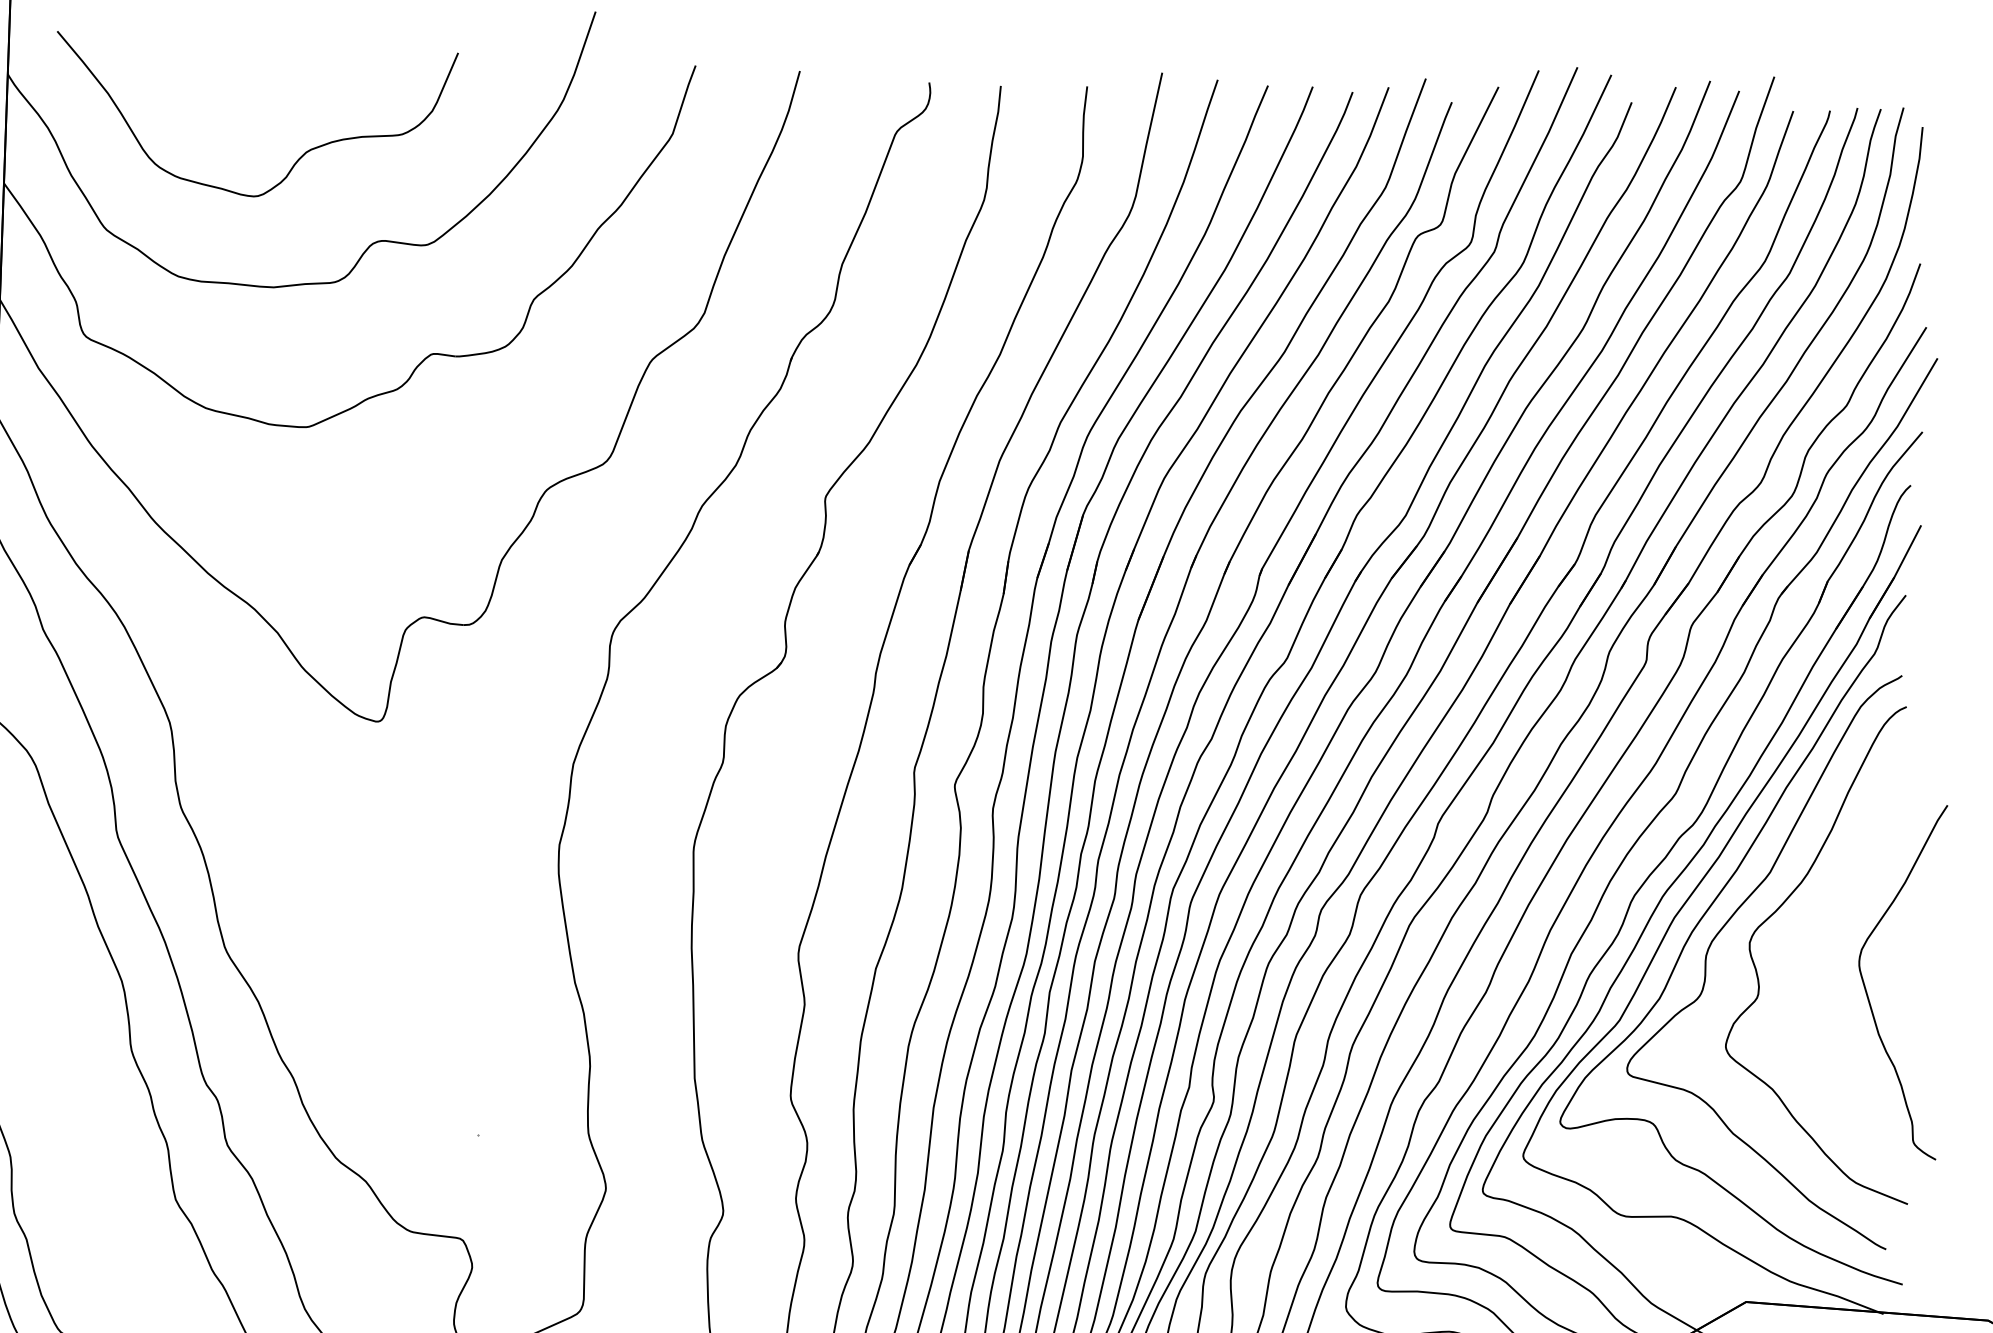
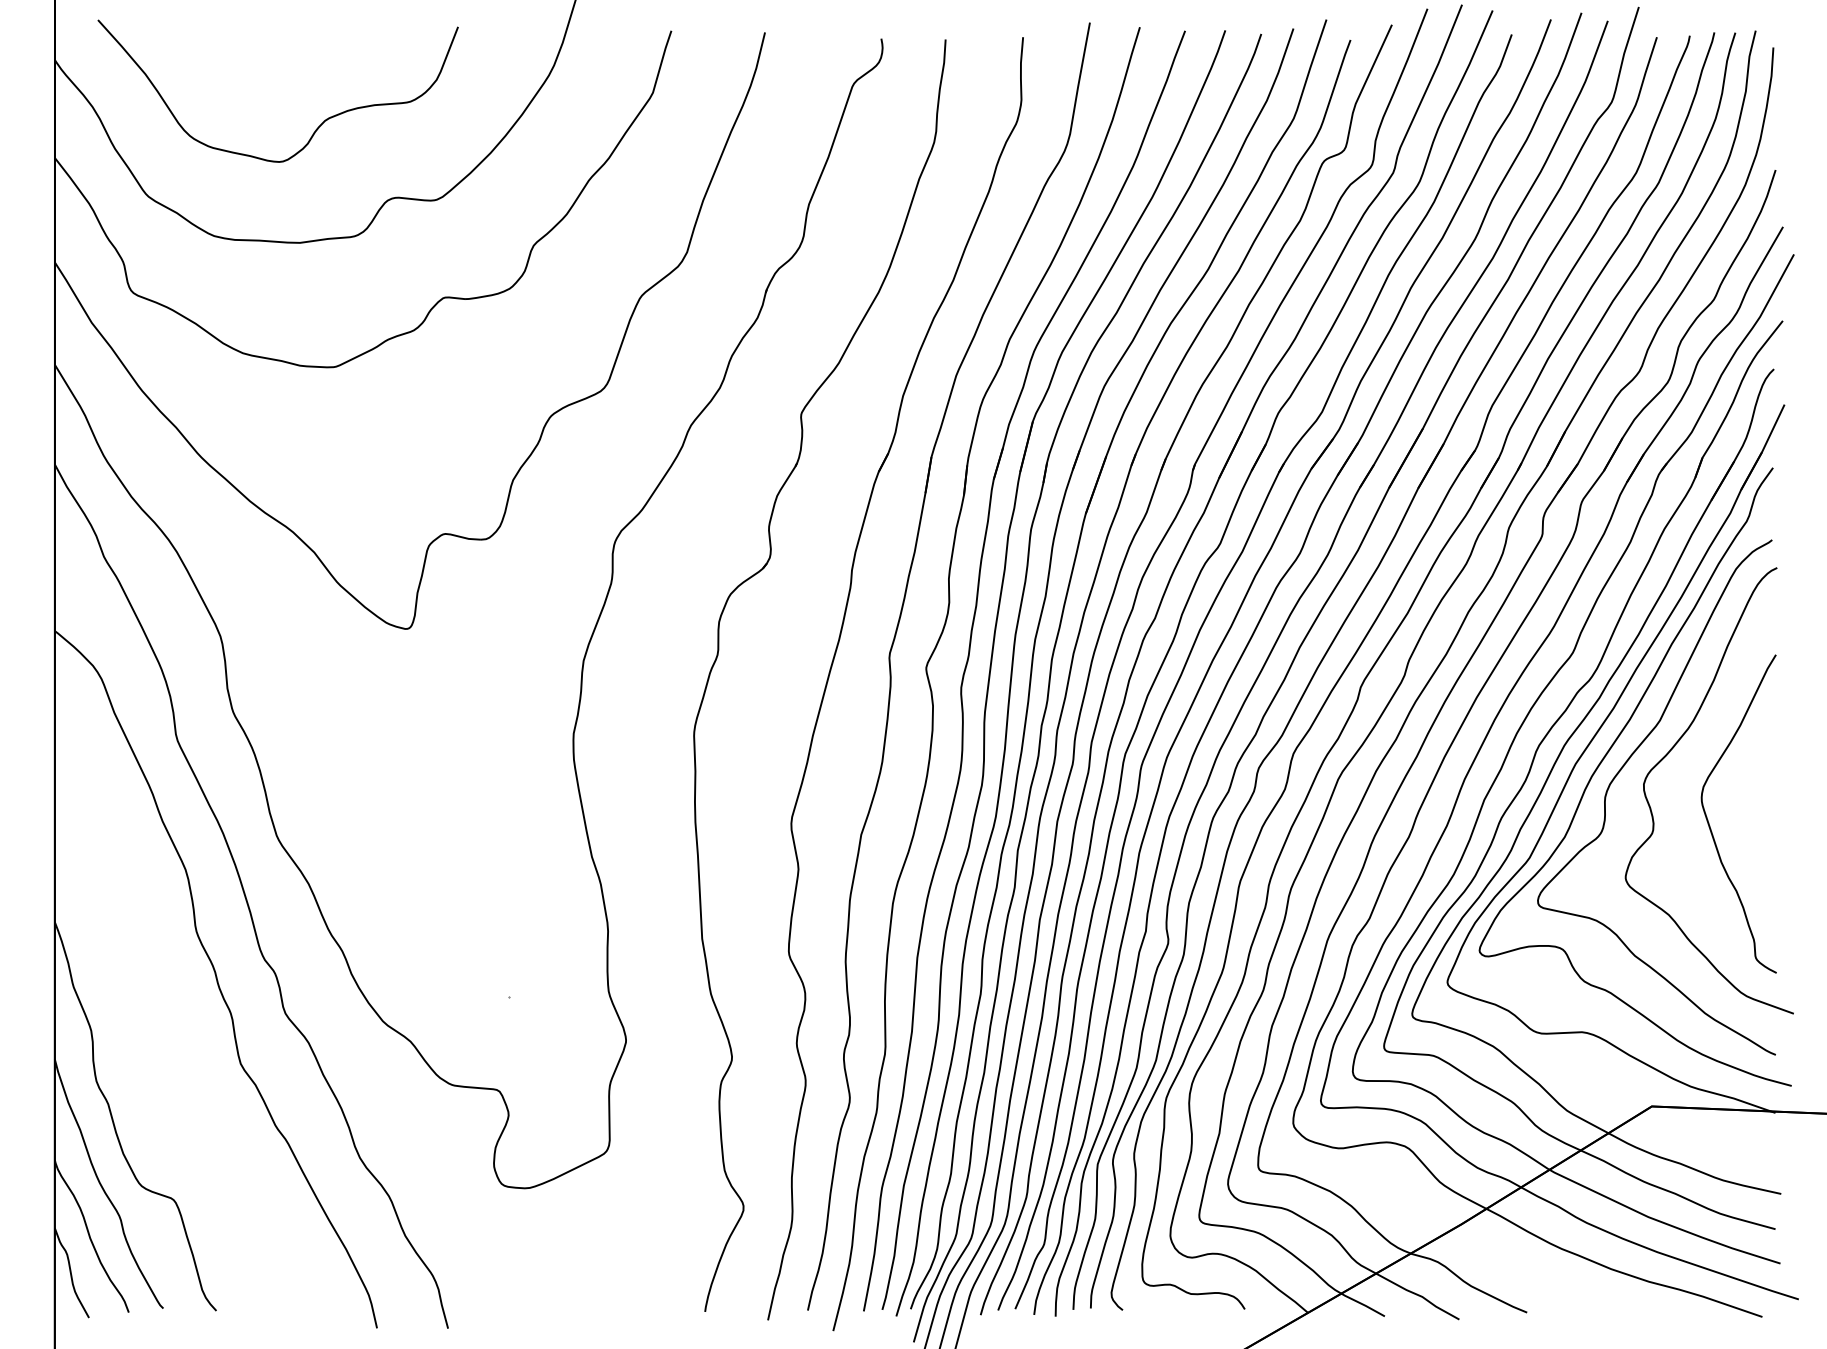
curve: (1867, 989) -> (1709, 822), moved

